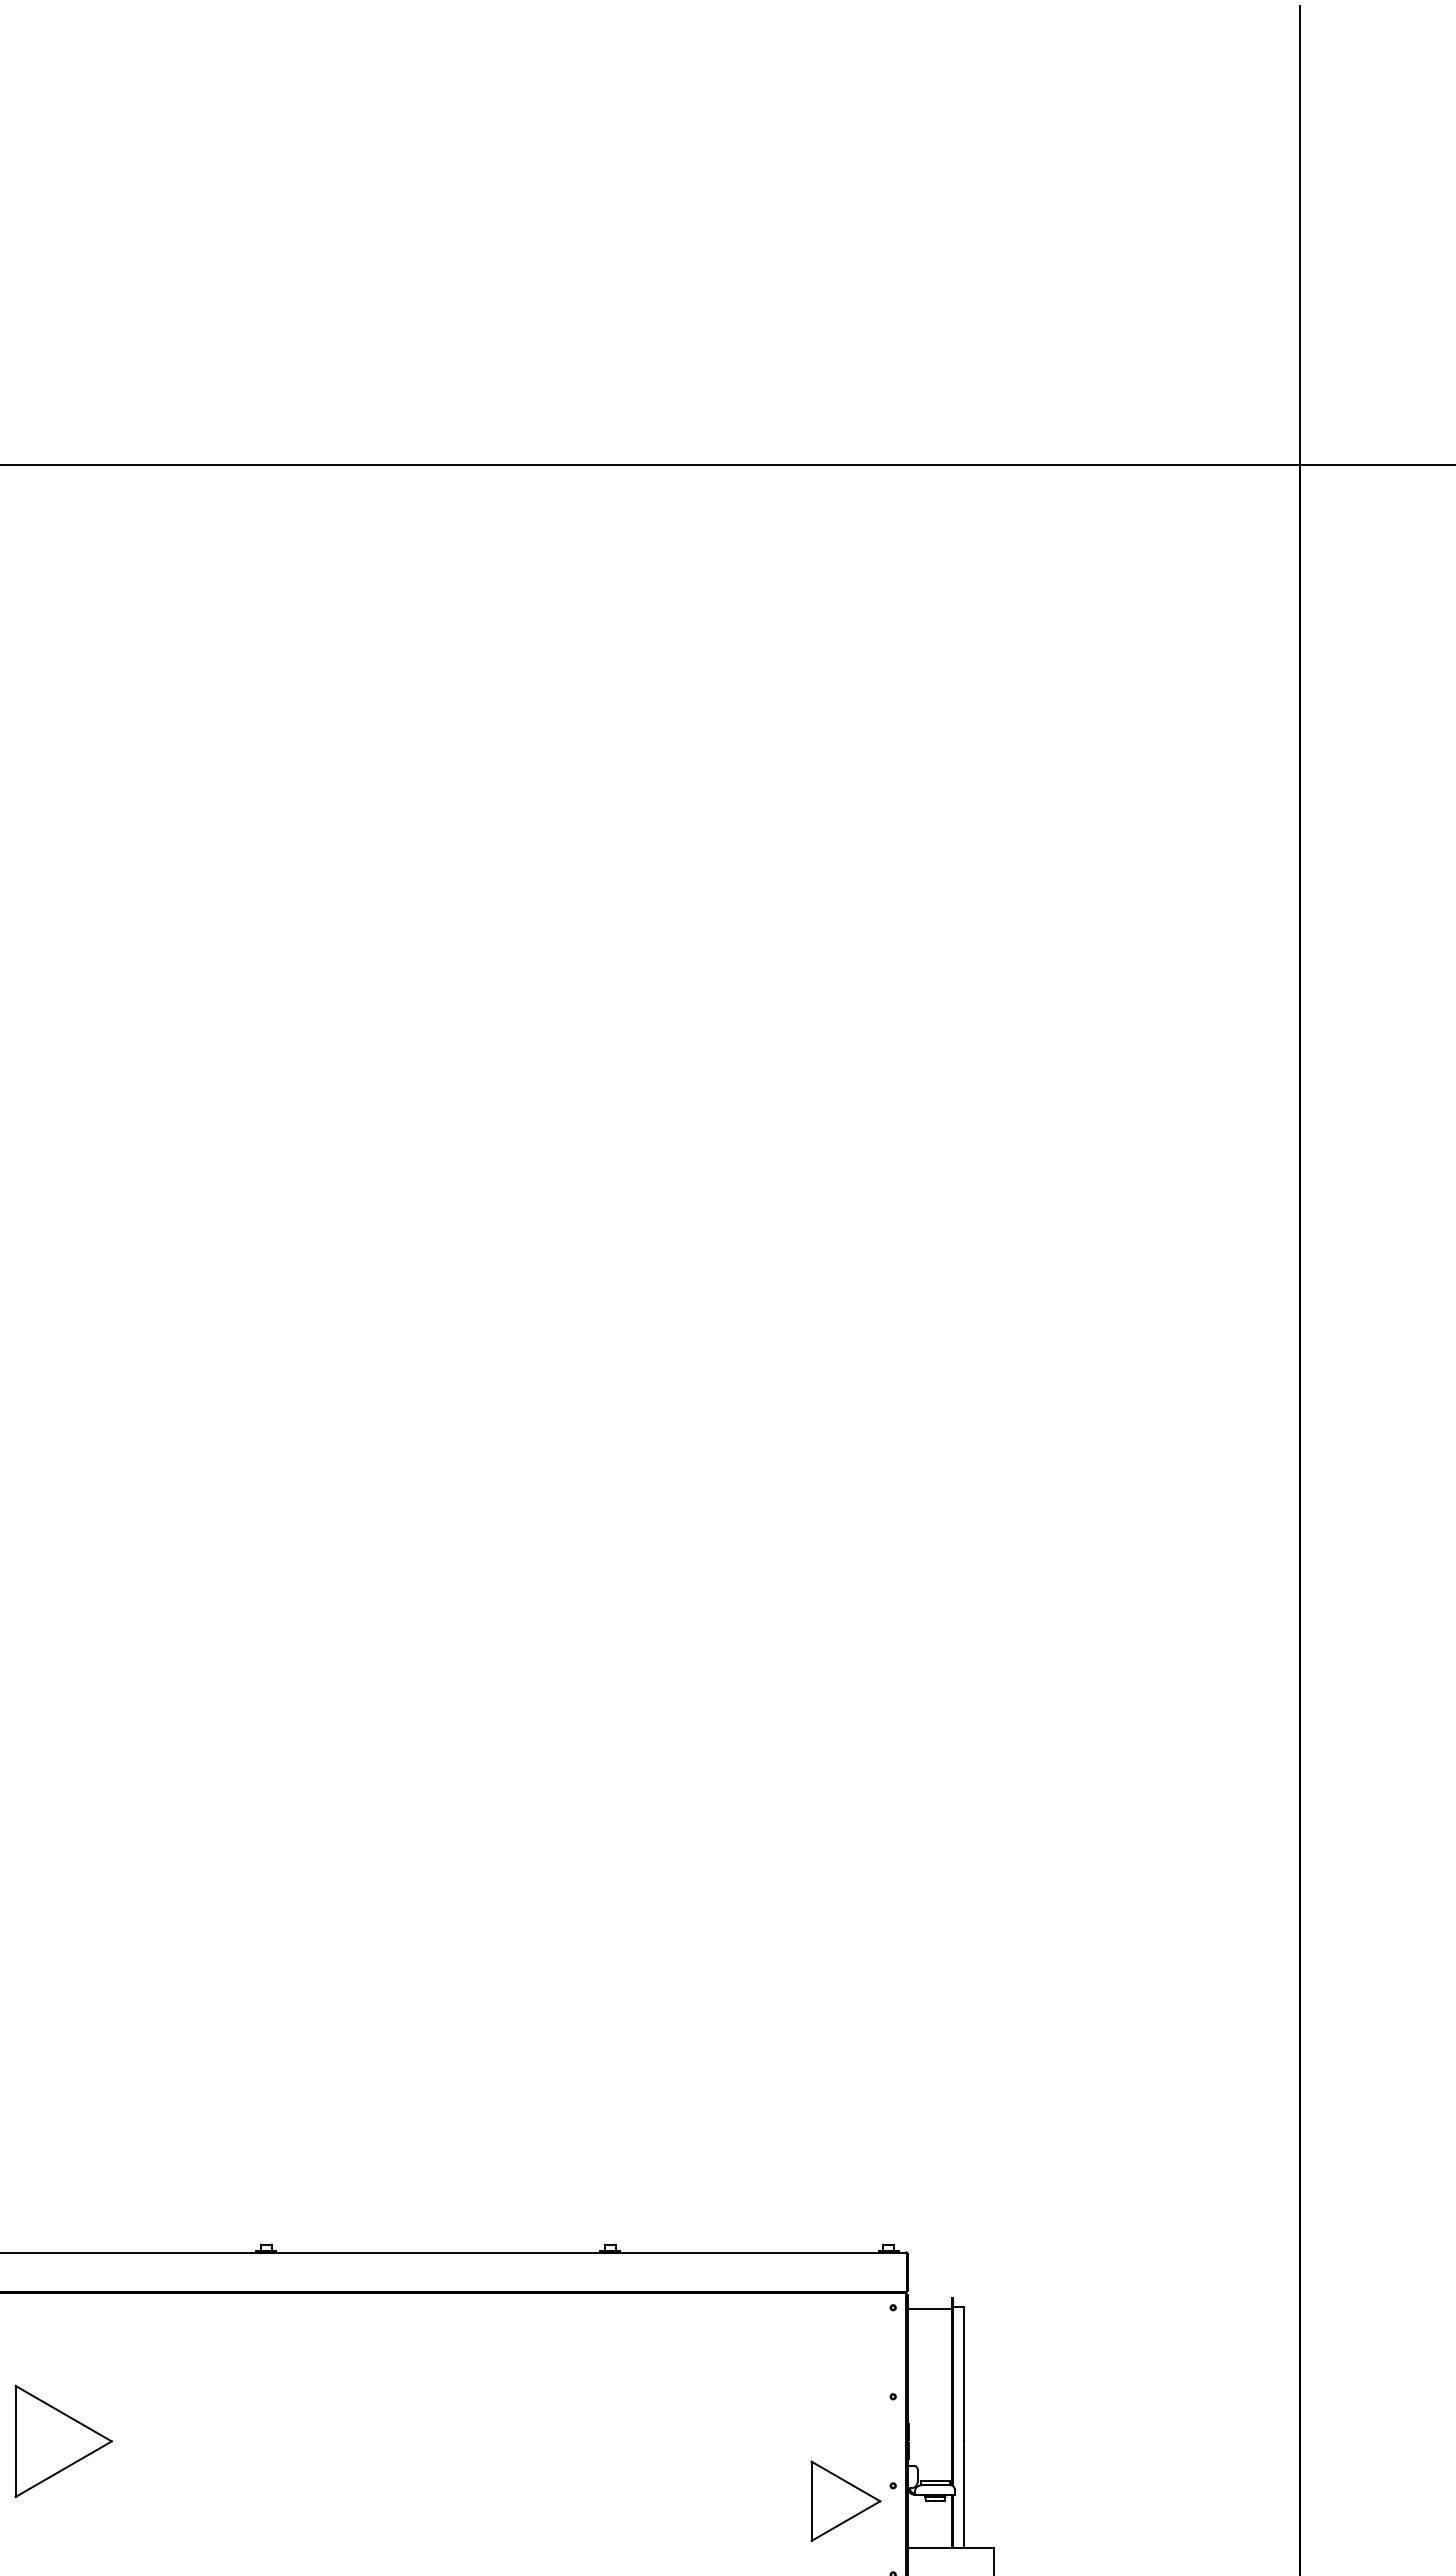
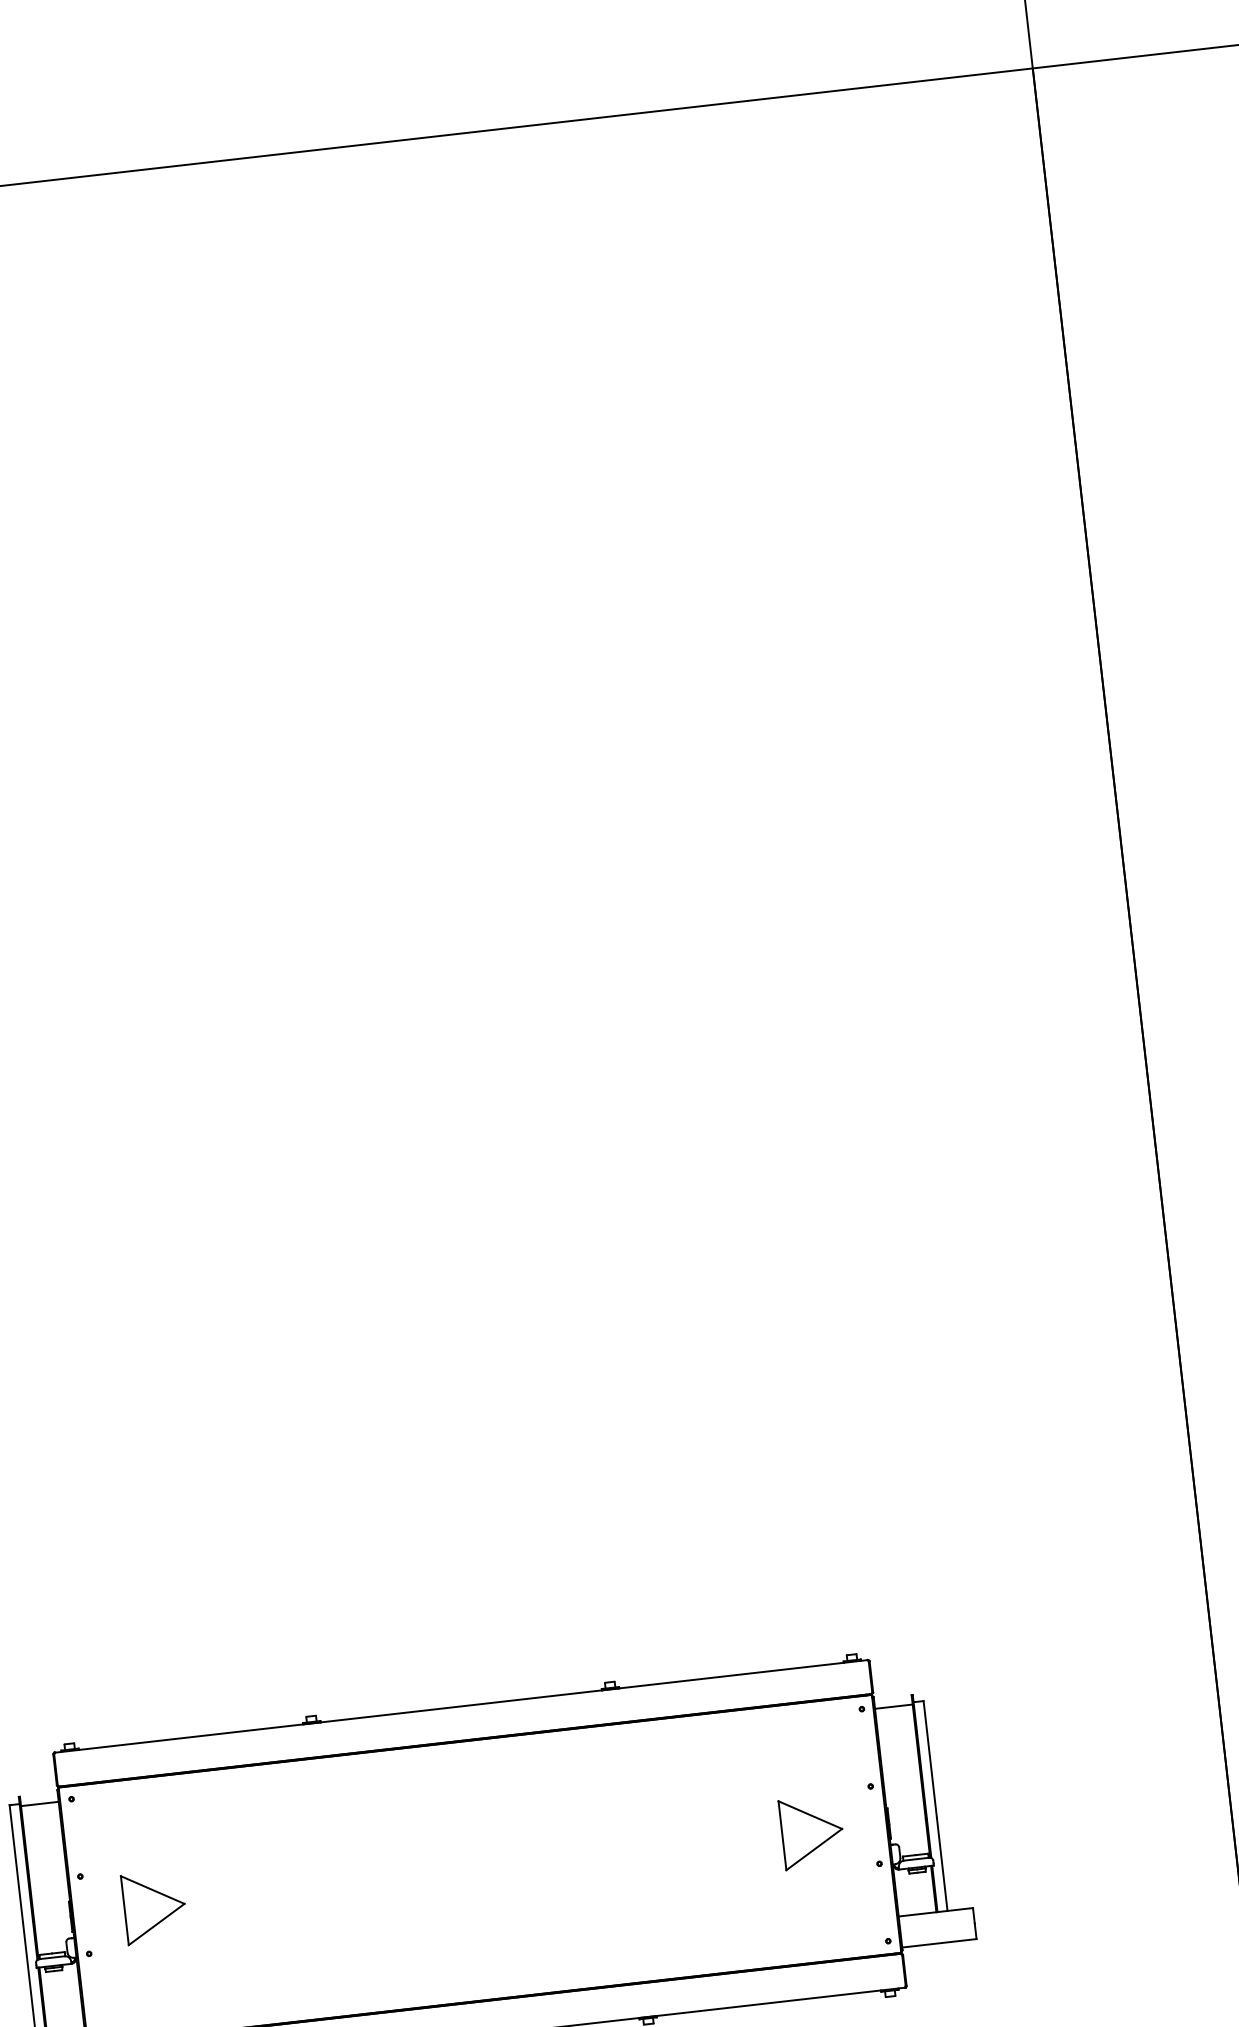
part: (63, 2440) -> (154, 1906), size x0.71
part: (845, 2500) -> (811, 1831), moved

